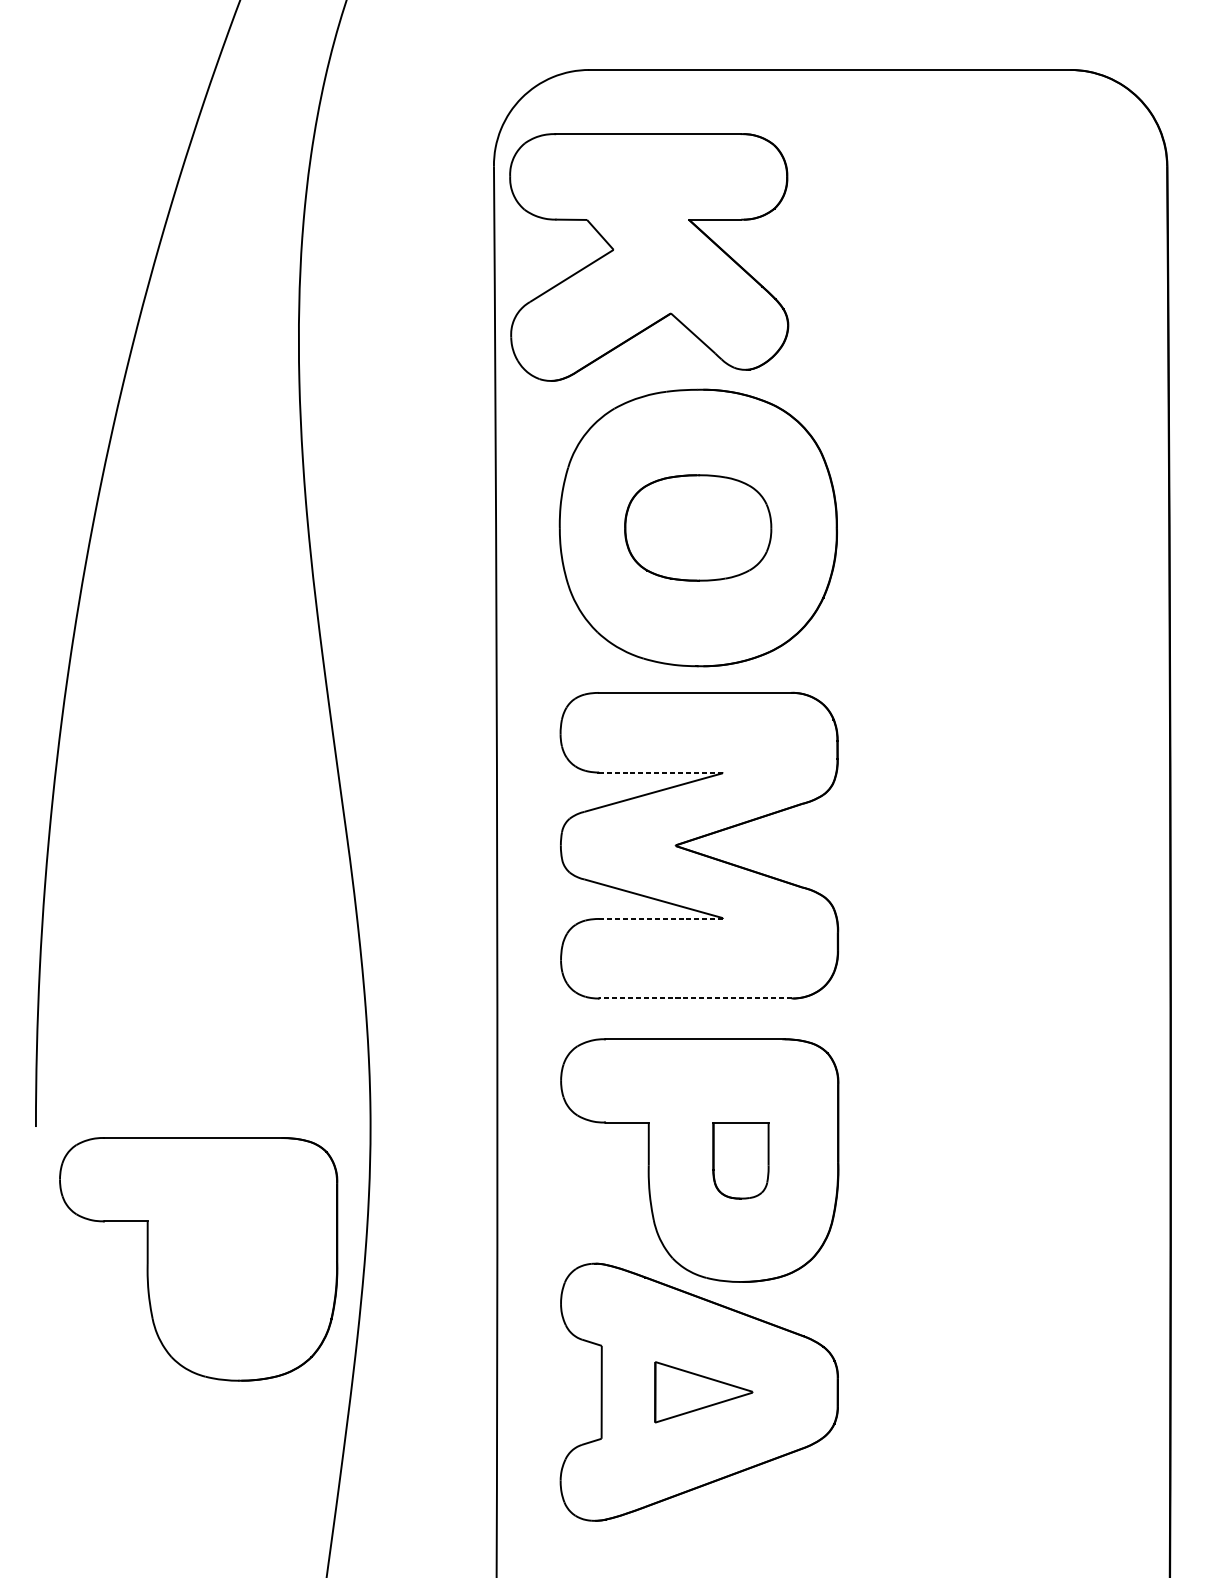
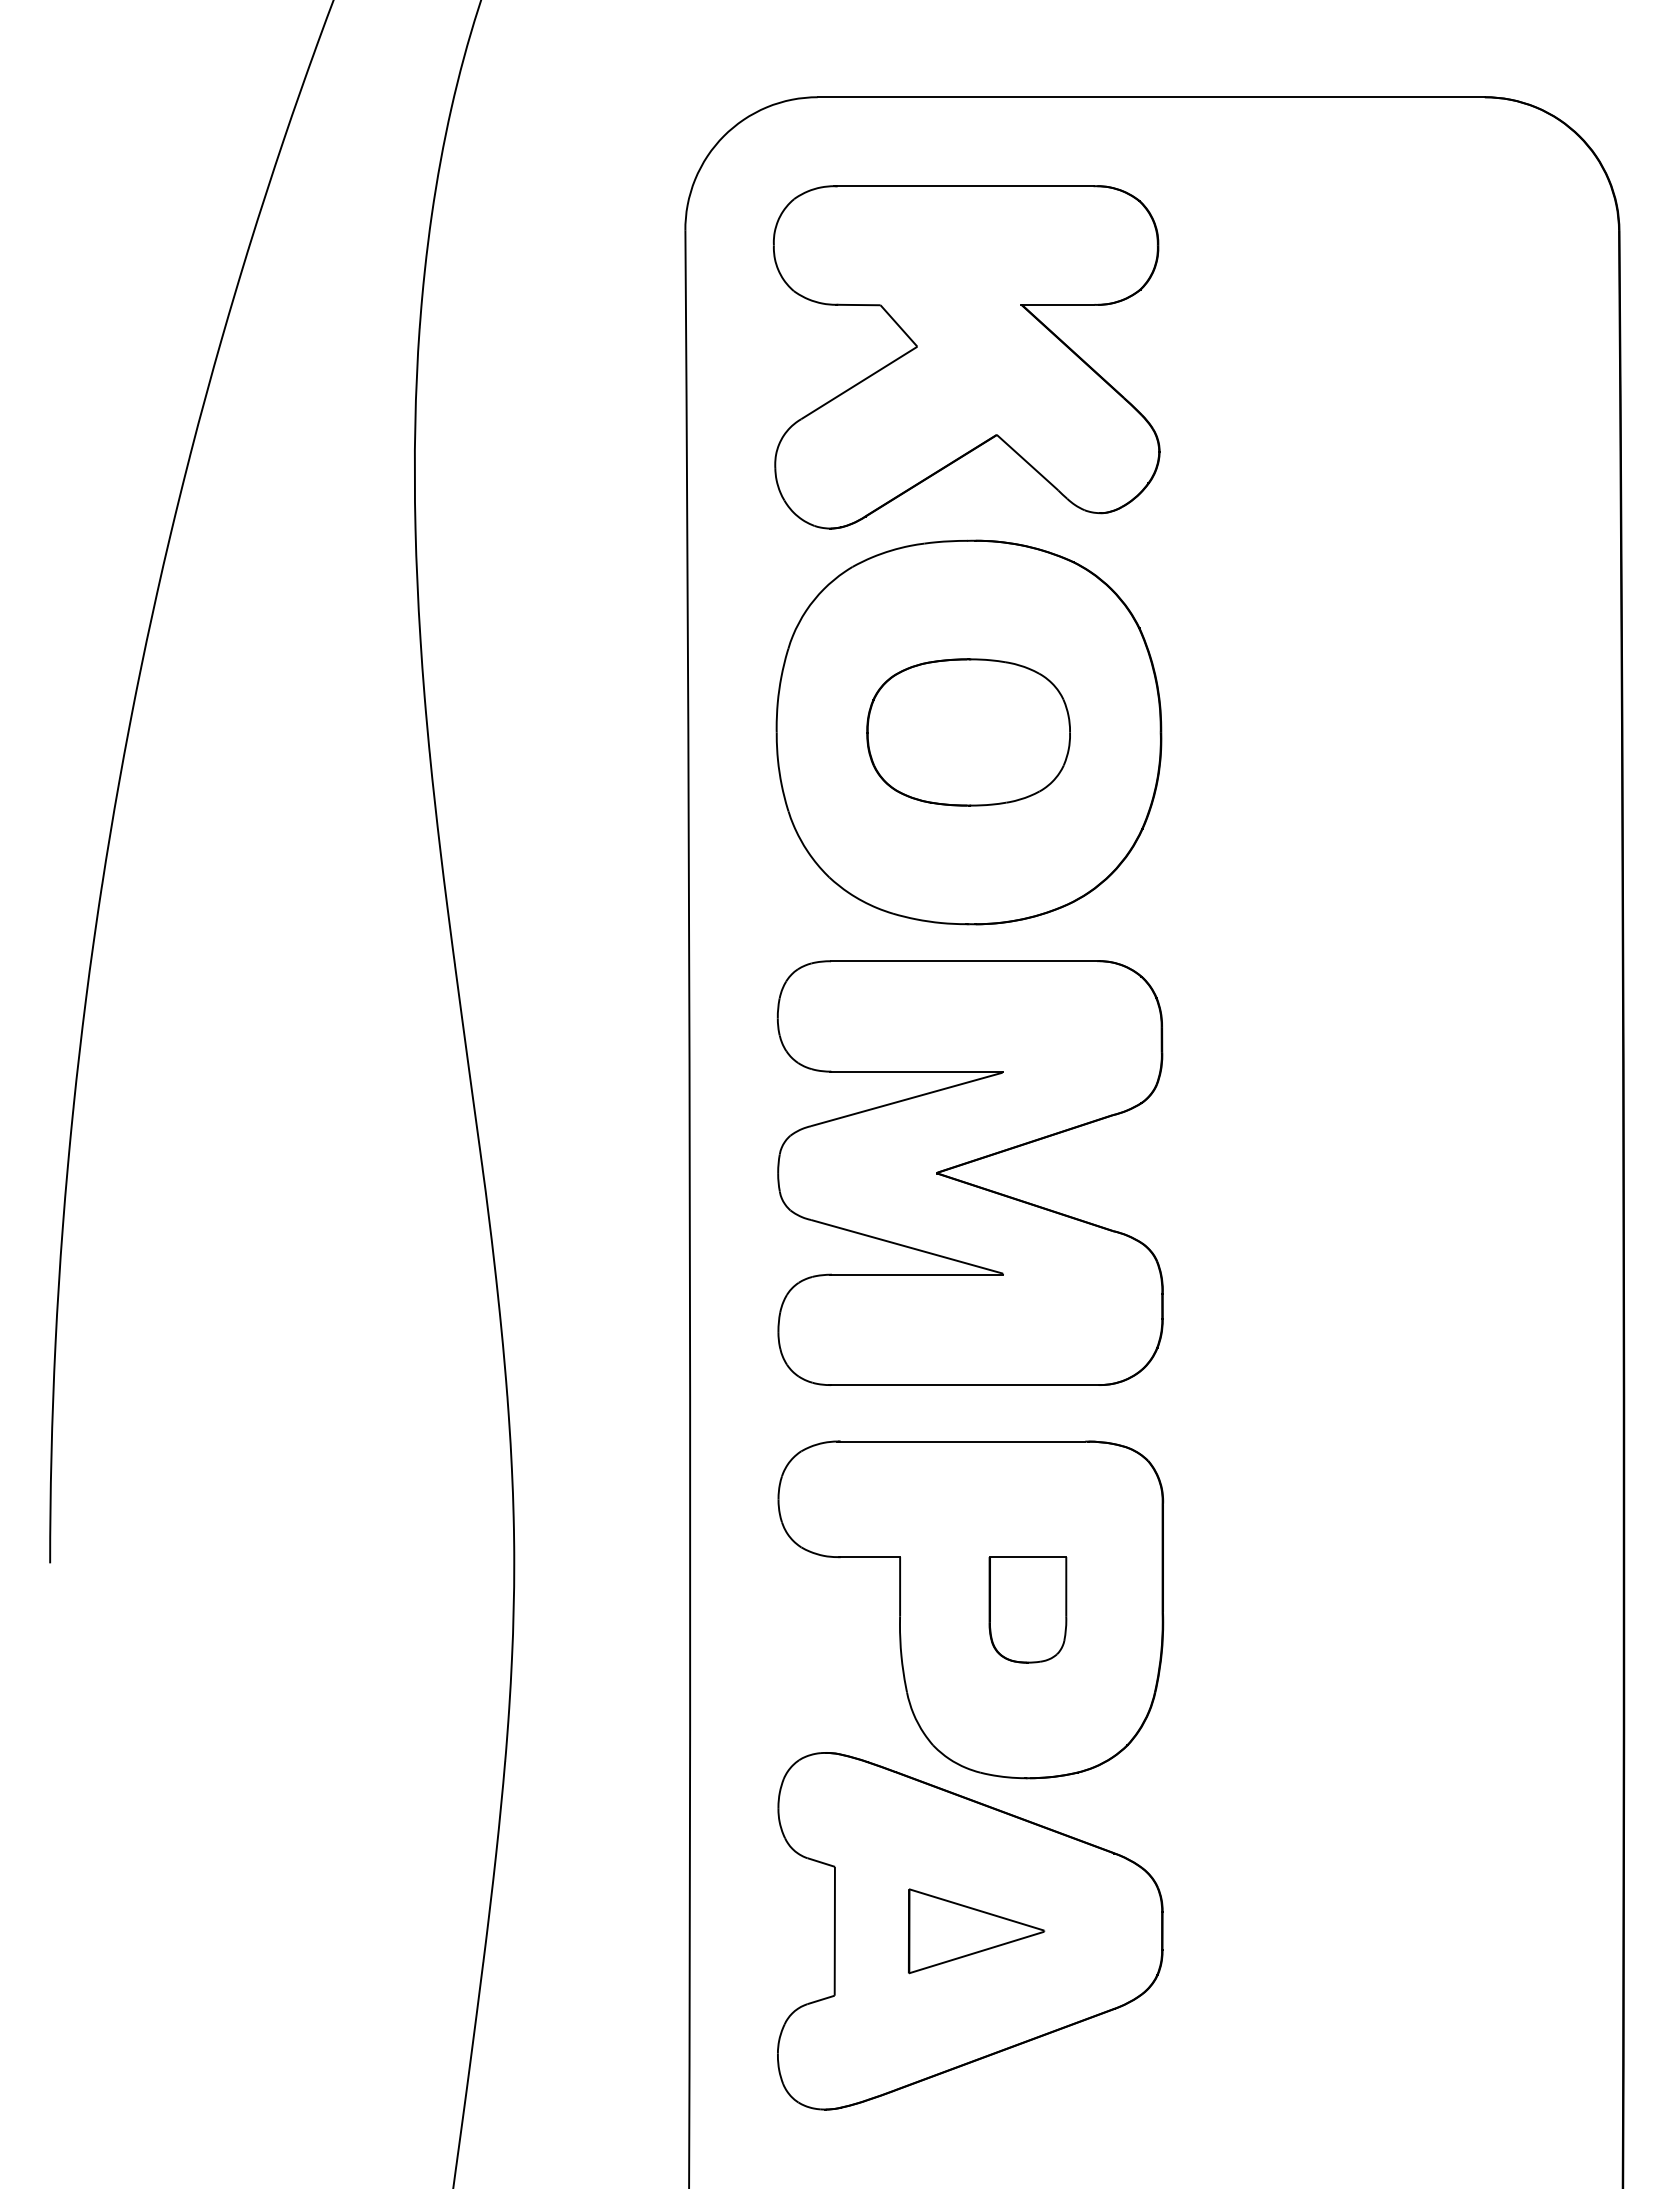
part: (649, 257) -> (966, 357), moved
line: (660, 772) -> (916, 1071), dashed -> solid
line: (661, 918) -> (917, 1274), dashed -> solid
line: (695, 998) -> (964, 1385), dashed -> solid
part: (198, 1259) -> (275, 1746), removed

